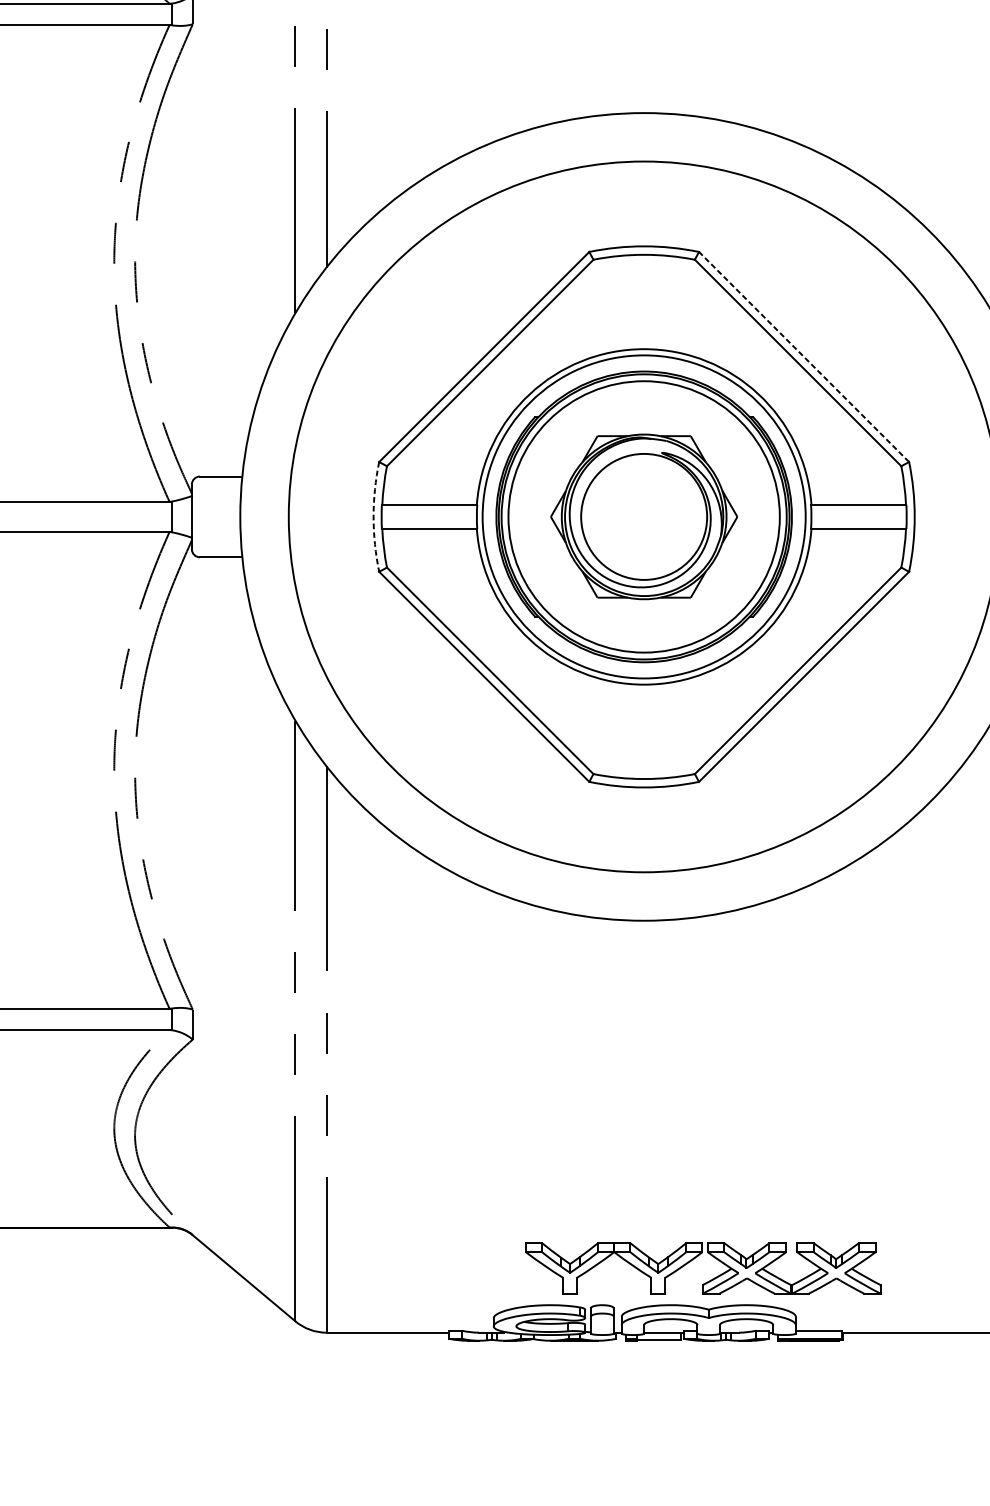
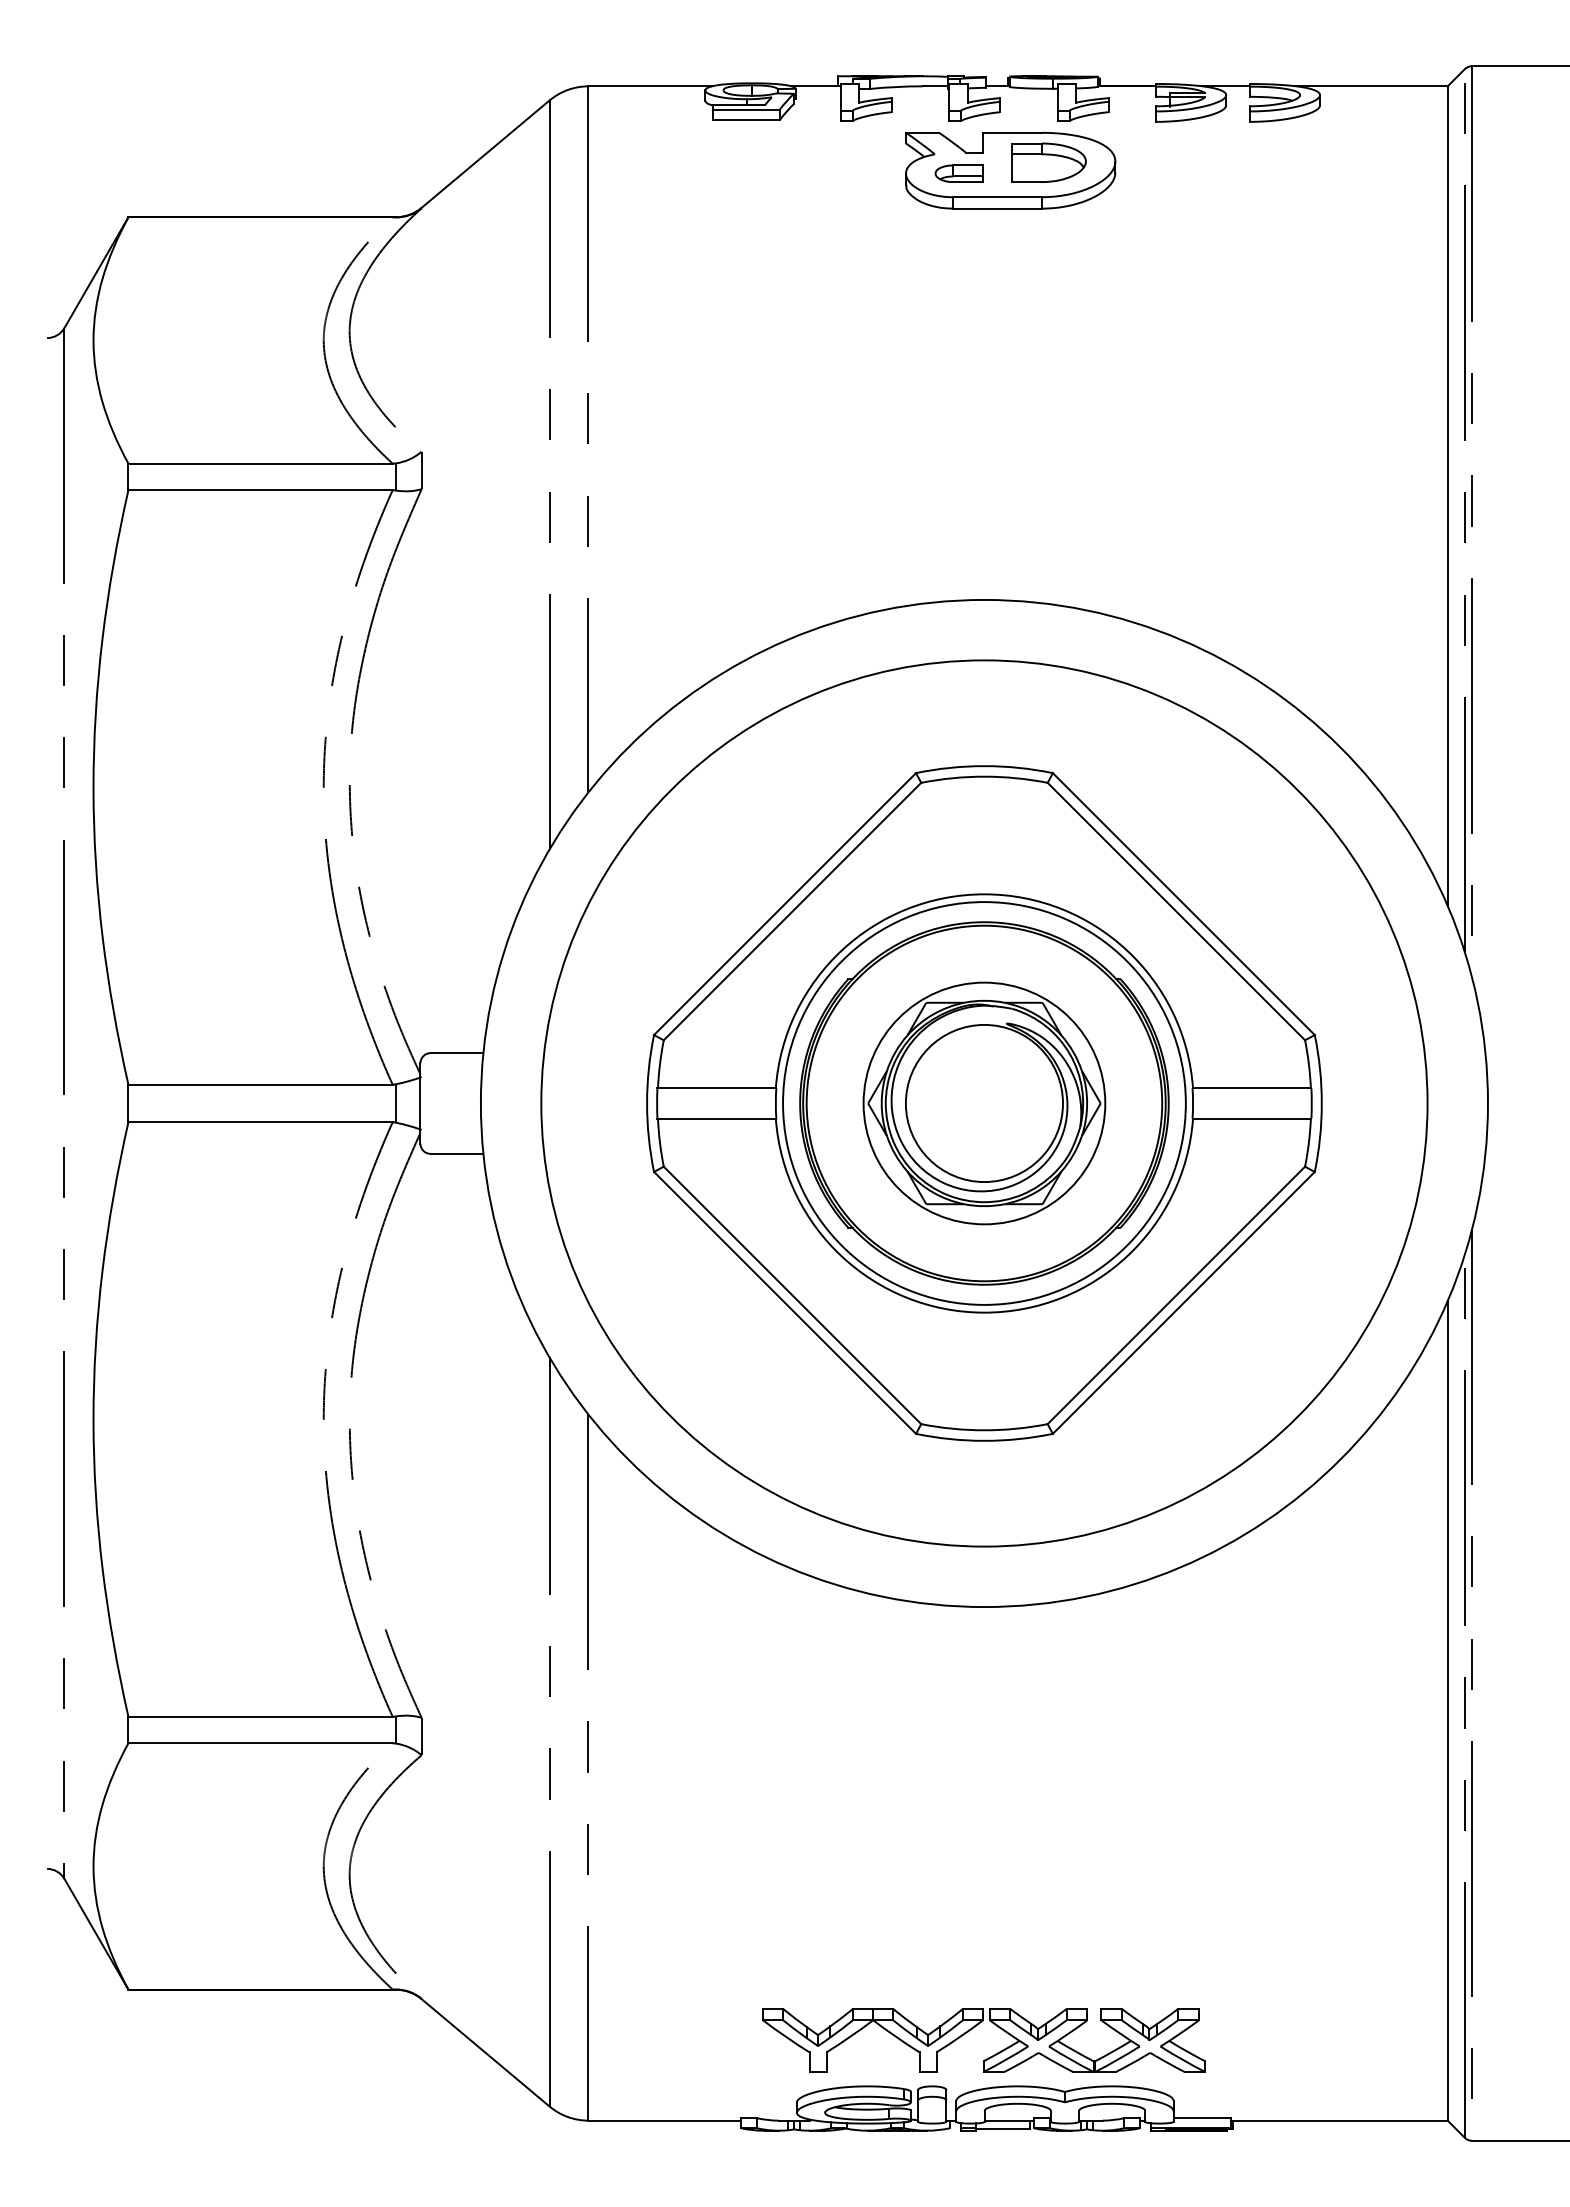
line: (803, 356) -> (1183, 903), dashed -> solid
arc: (373, 516) -> (647, 1103), dashed -> solid
circle: (644, 516) -> (984, 1103), size x0.71
part: (696, 1257) -> (975, 2027), moved

